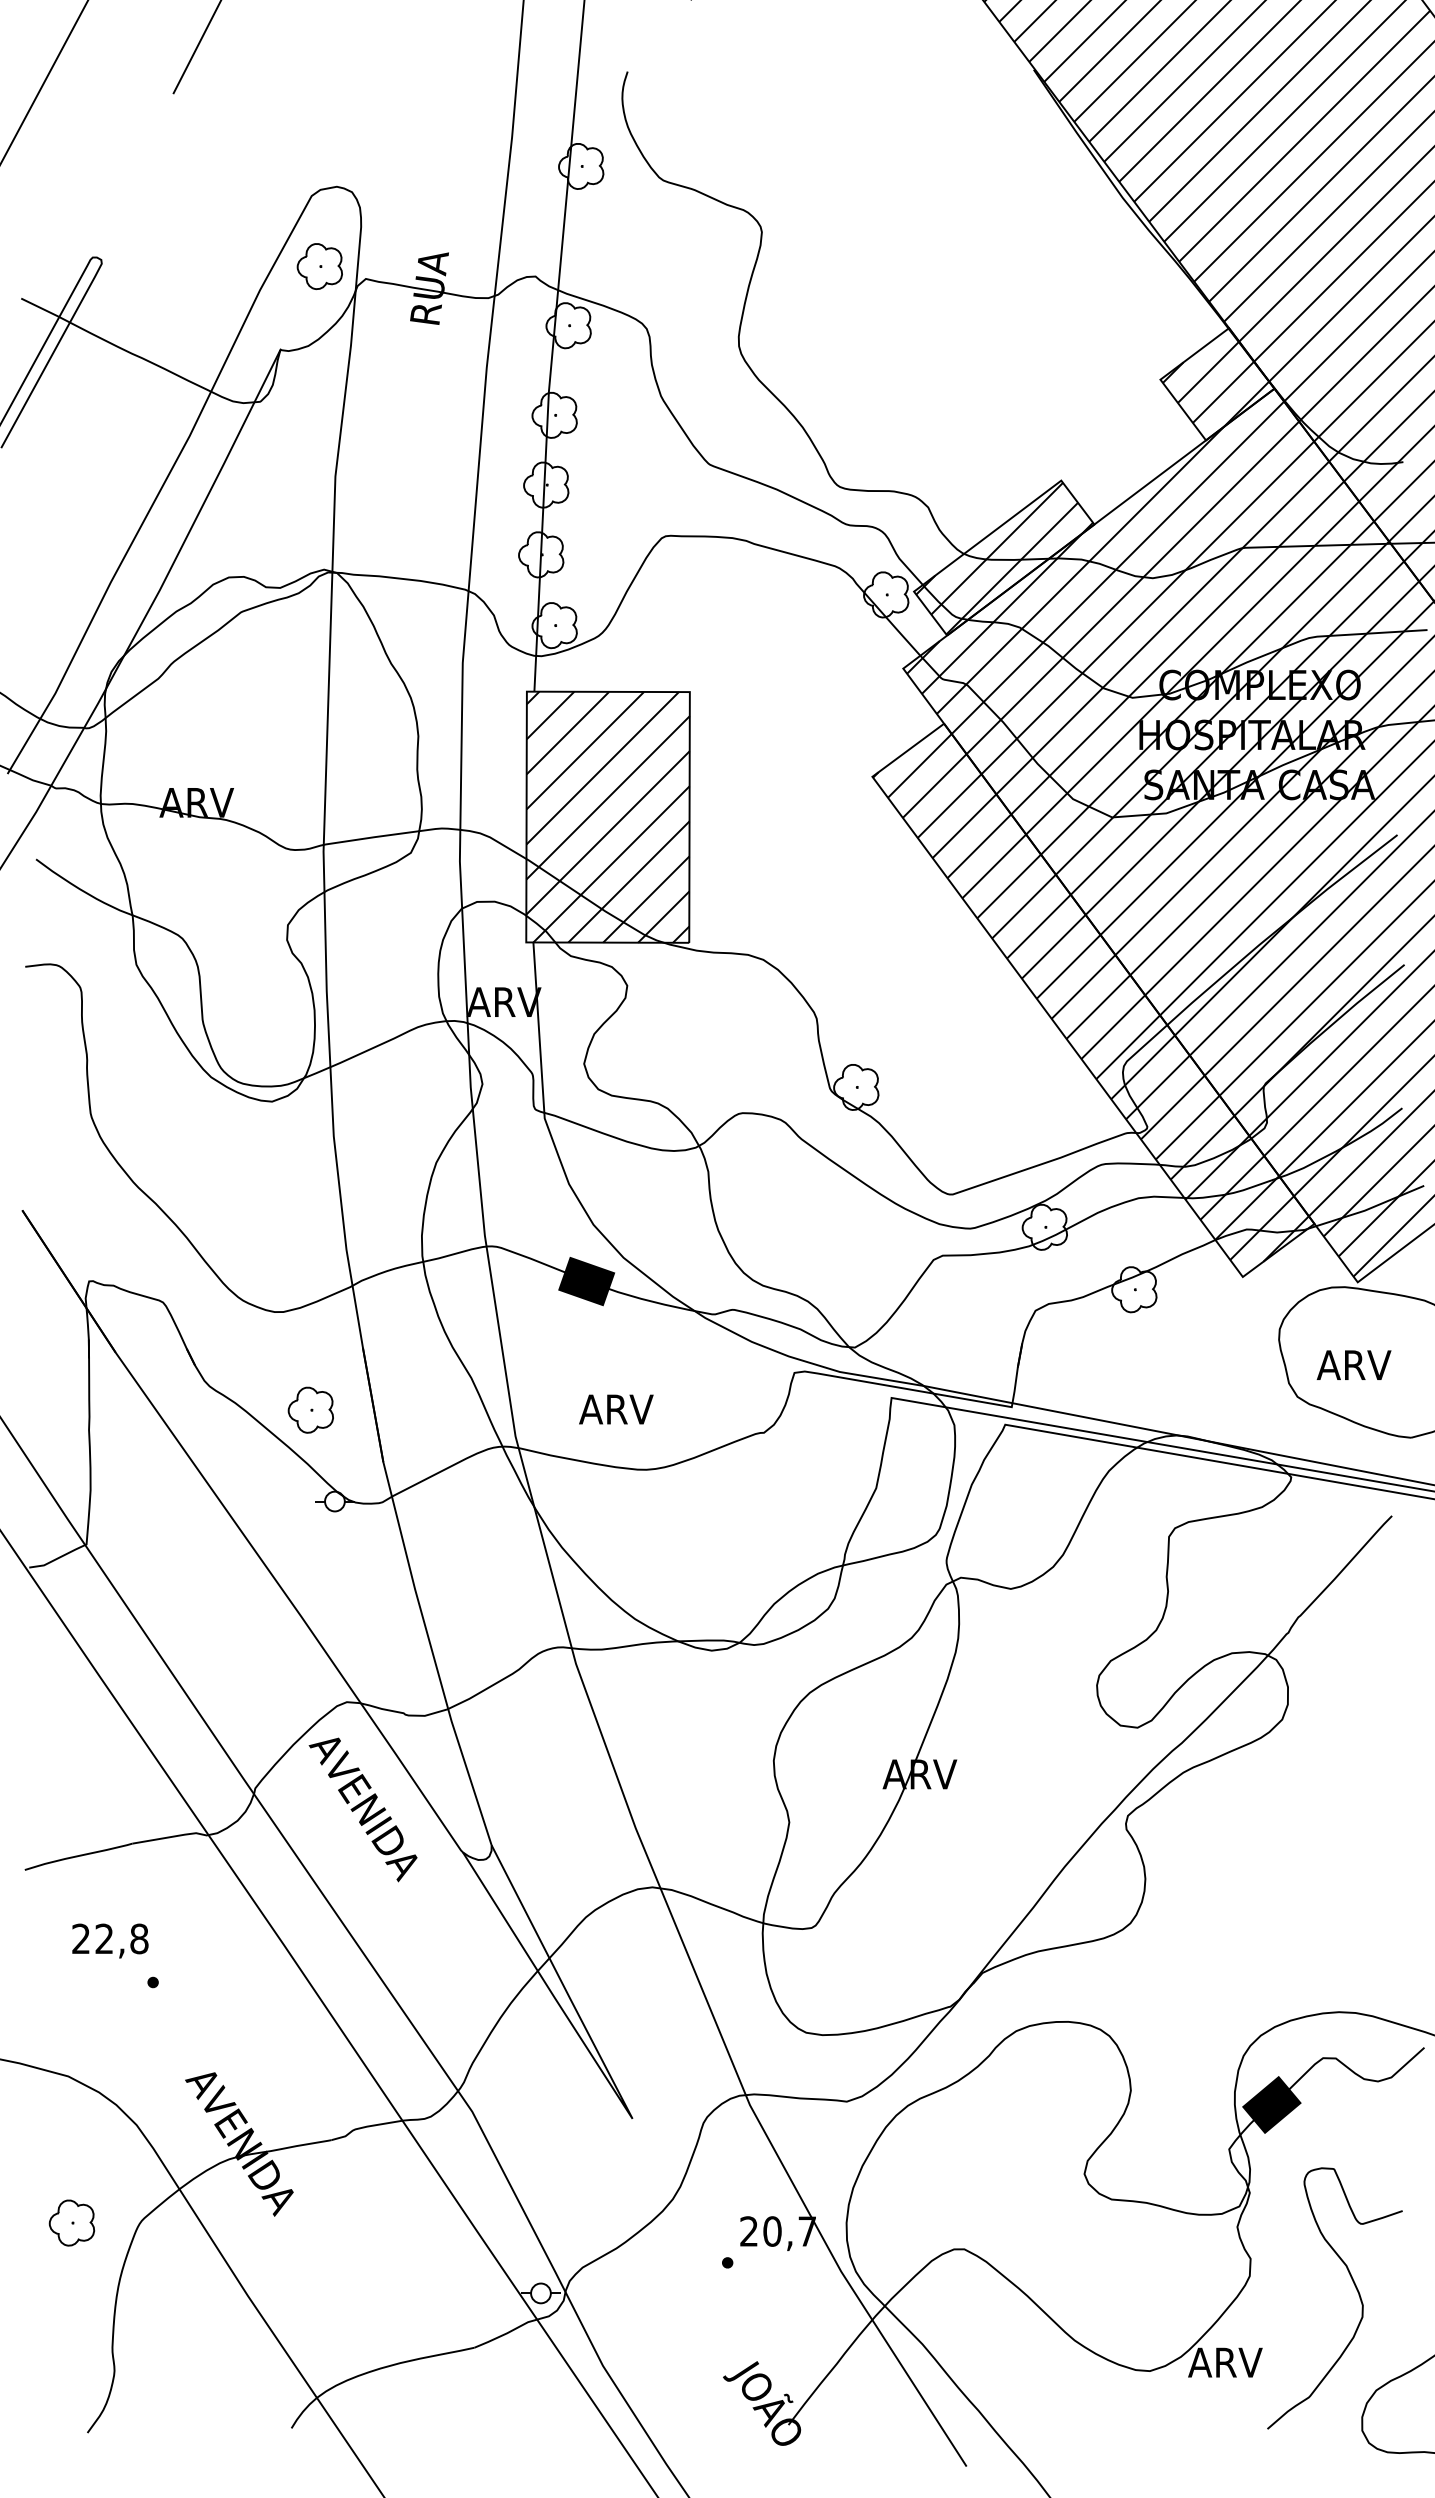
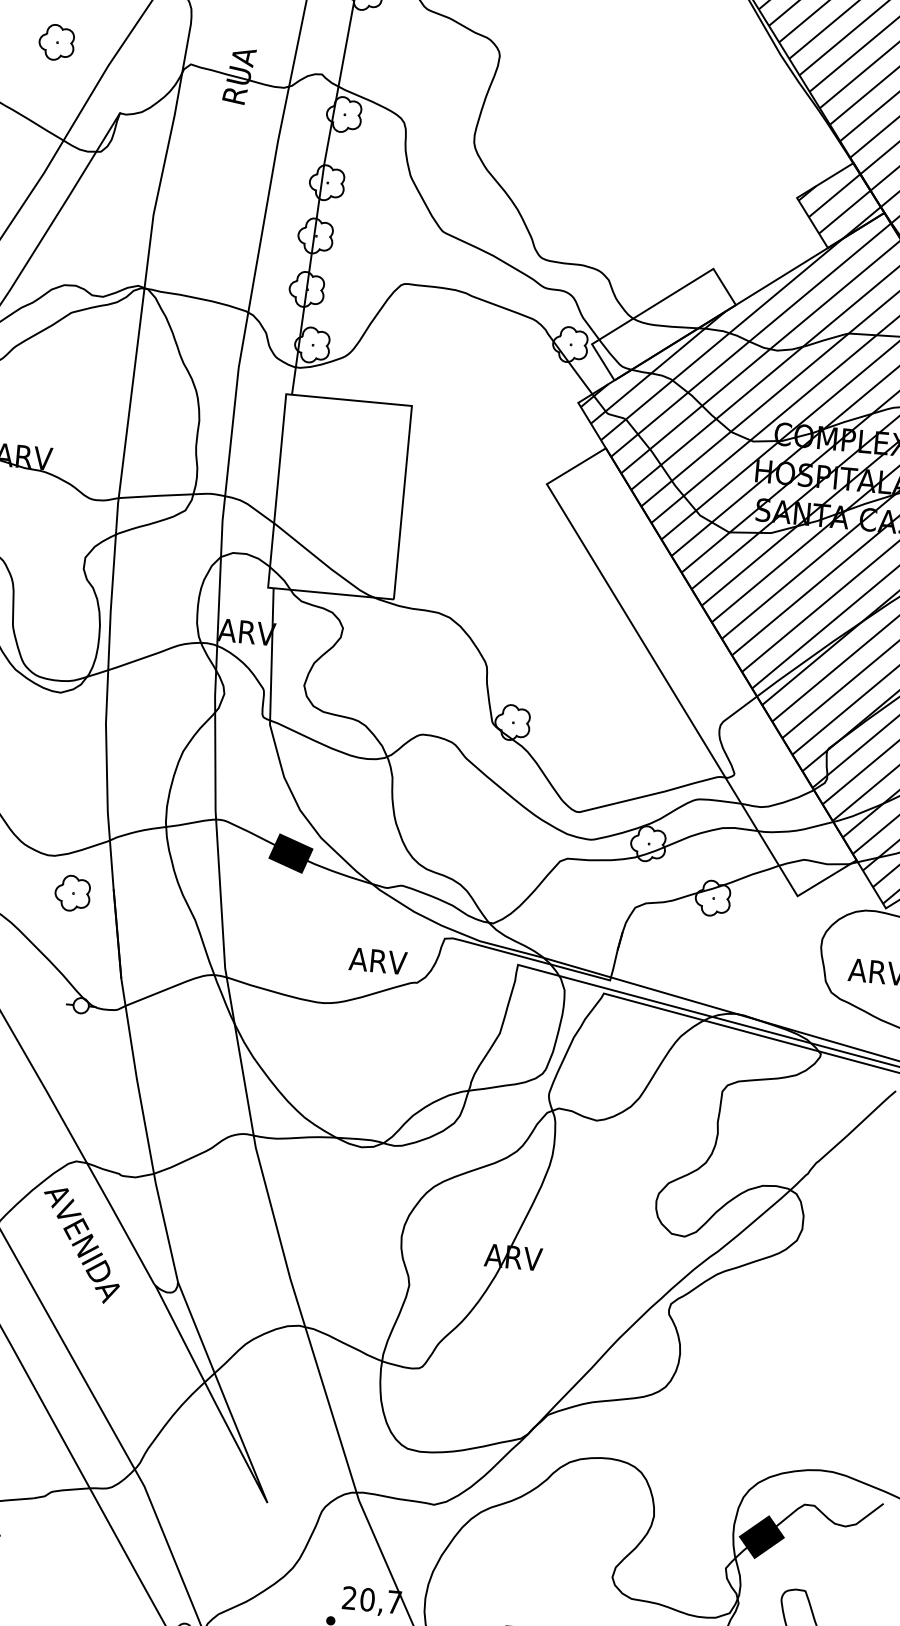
part: (319, 266) -> (56, 42), moved
hatch: (1004, 558) -> (664, 325), removed
hatch: (607, 816) -> (339, 496), removed
hatch: (1090, 997) -> (699, 669), removed
part: (310, 1409) -> (72, 892), moved
text: (616, 1409) -> (378, 961), moved

